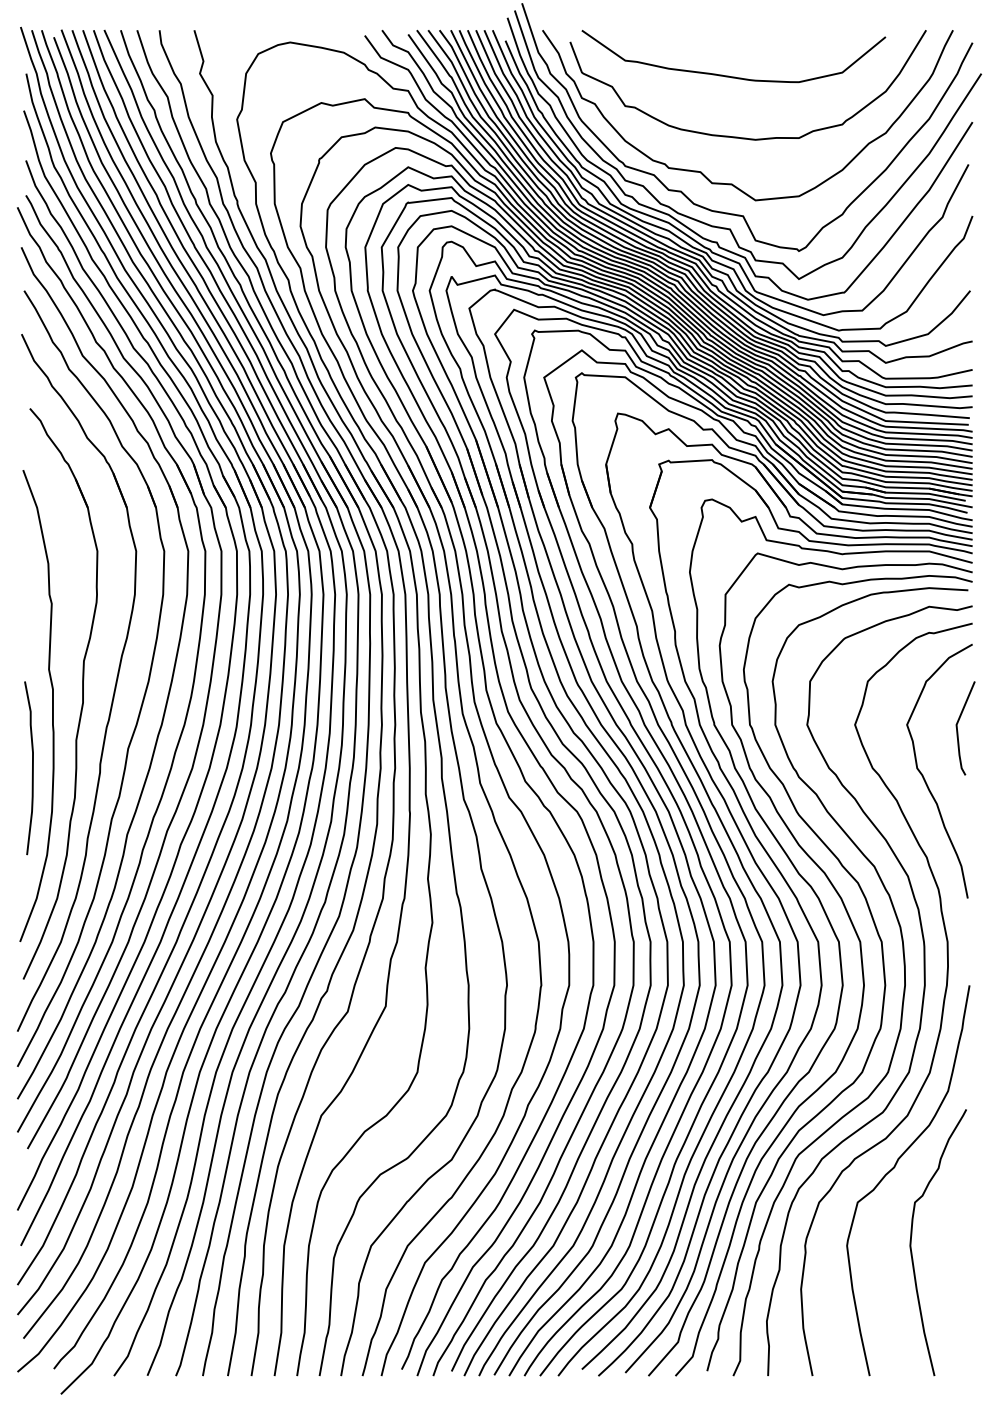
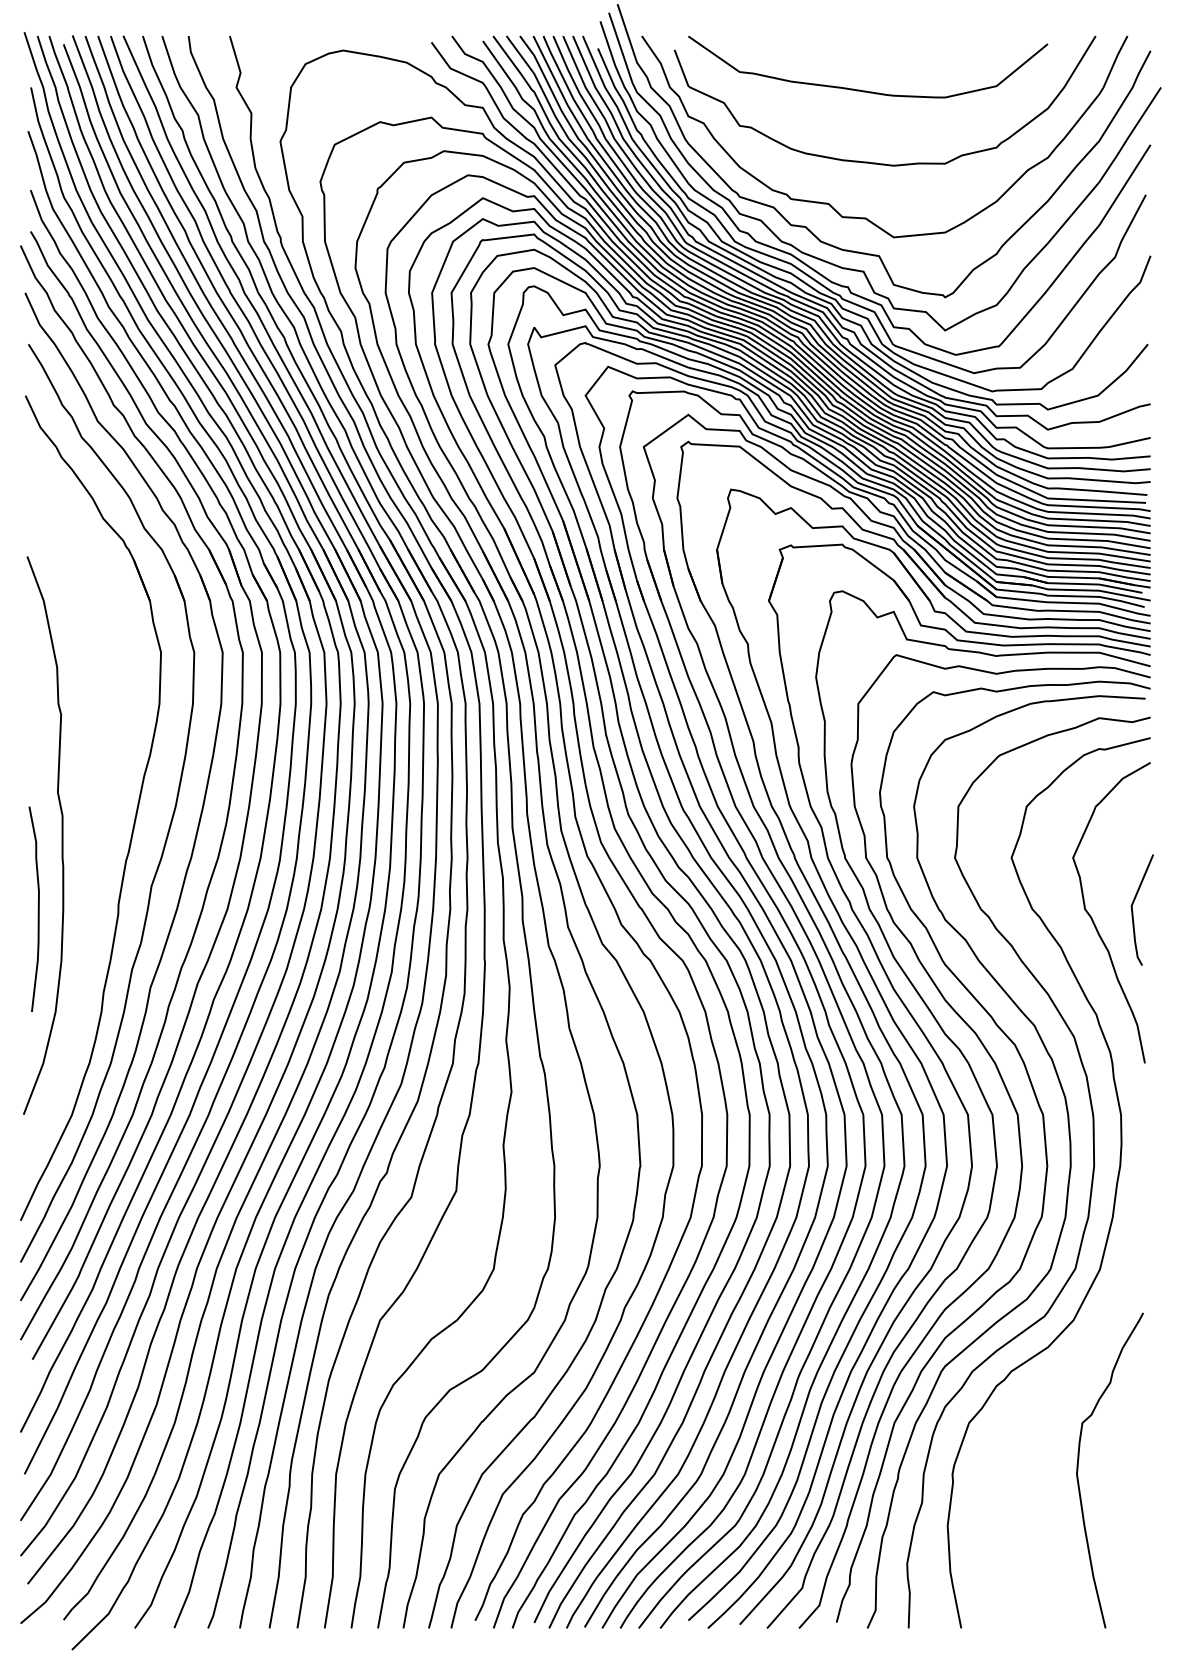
part: (82, 694) -> (97, 821), removed
line: (958, 729) -> (1133, 911), moved
curve: (894, 1168) -> (1058, 1382), removed

